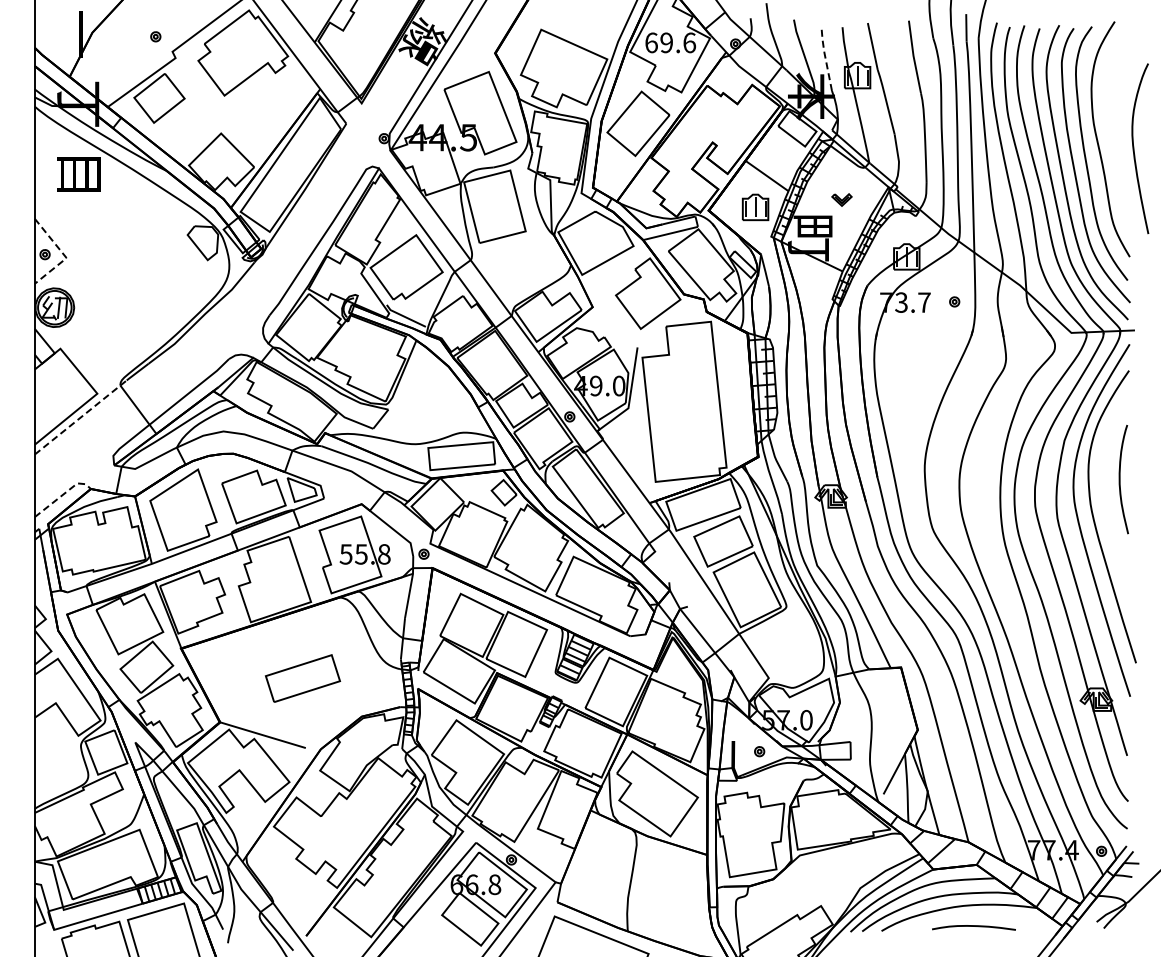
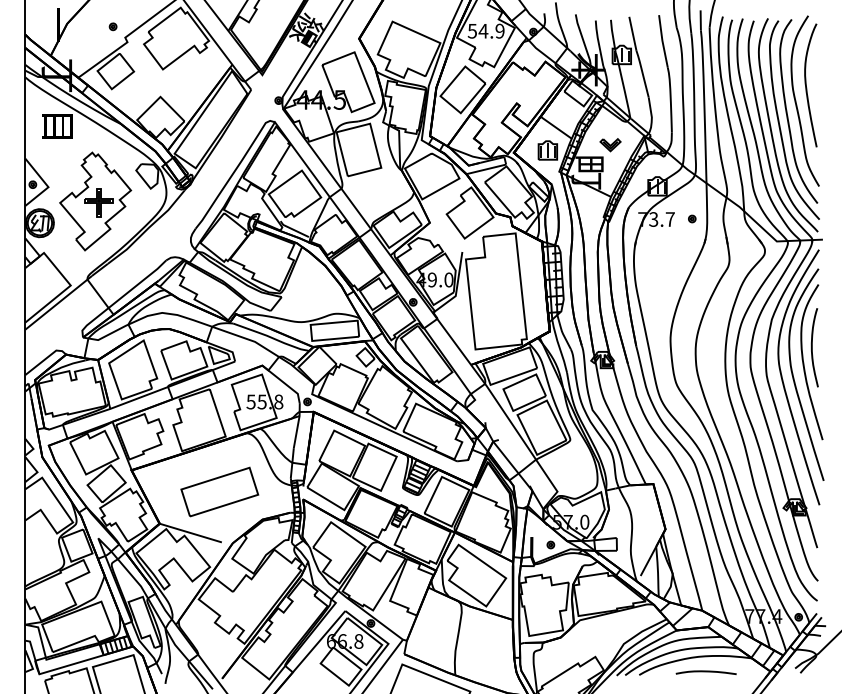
text: (670, 42) -> (486, 30), 69.6 -> 54.9
line: (825, 57) -> (598, 41), dashed -> solid
curve: (1134, 148) -> (806, 85), moved
part: (841, 199) -> (610, 144), size x1.43
line: (64, 255) -> (46, 185), dashed -> solid
part: (131, 277) -> (95, 201), added
line: (81, 416) -> (59, 302), dashed -> solid
line: (63, 494) -> (46, 358), dashed -> solid
curve: (1109, 502) -> (804, 364), added
part: (302, 678) -> (219, 491), size x1.43

